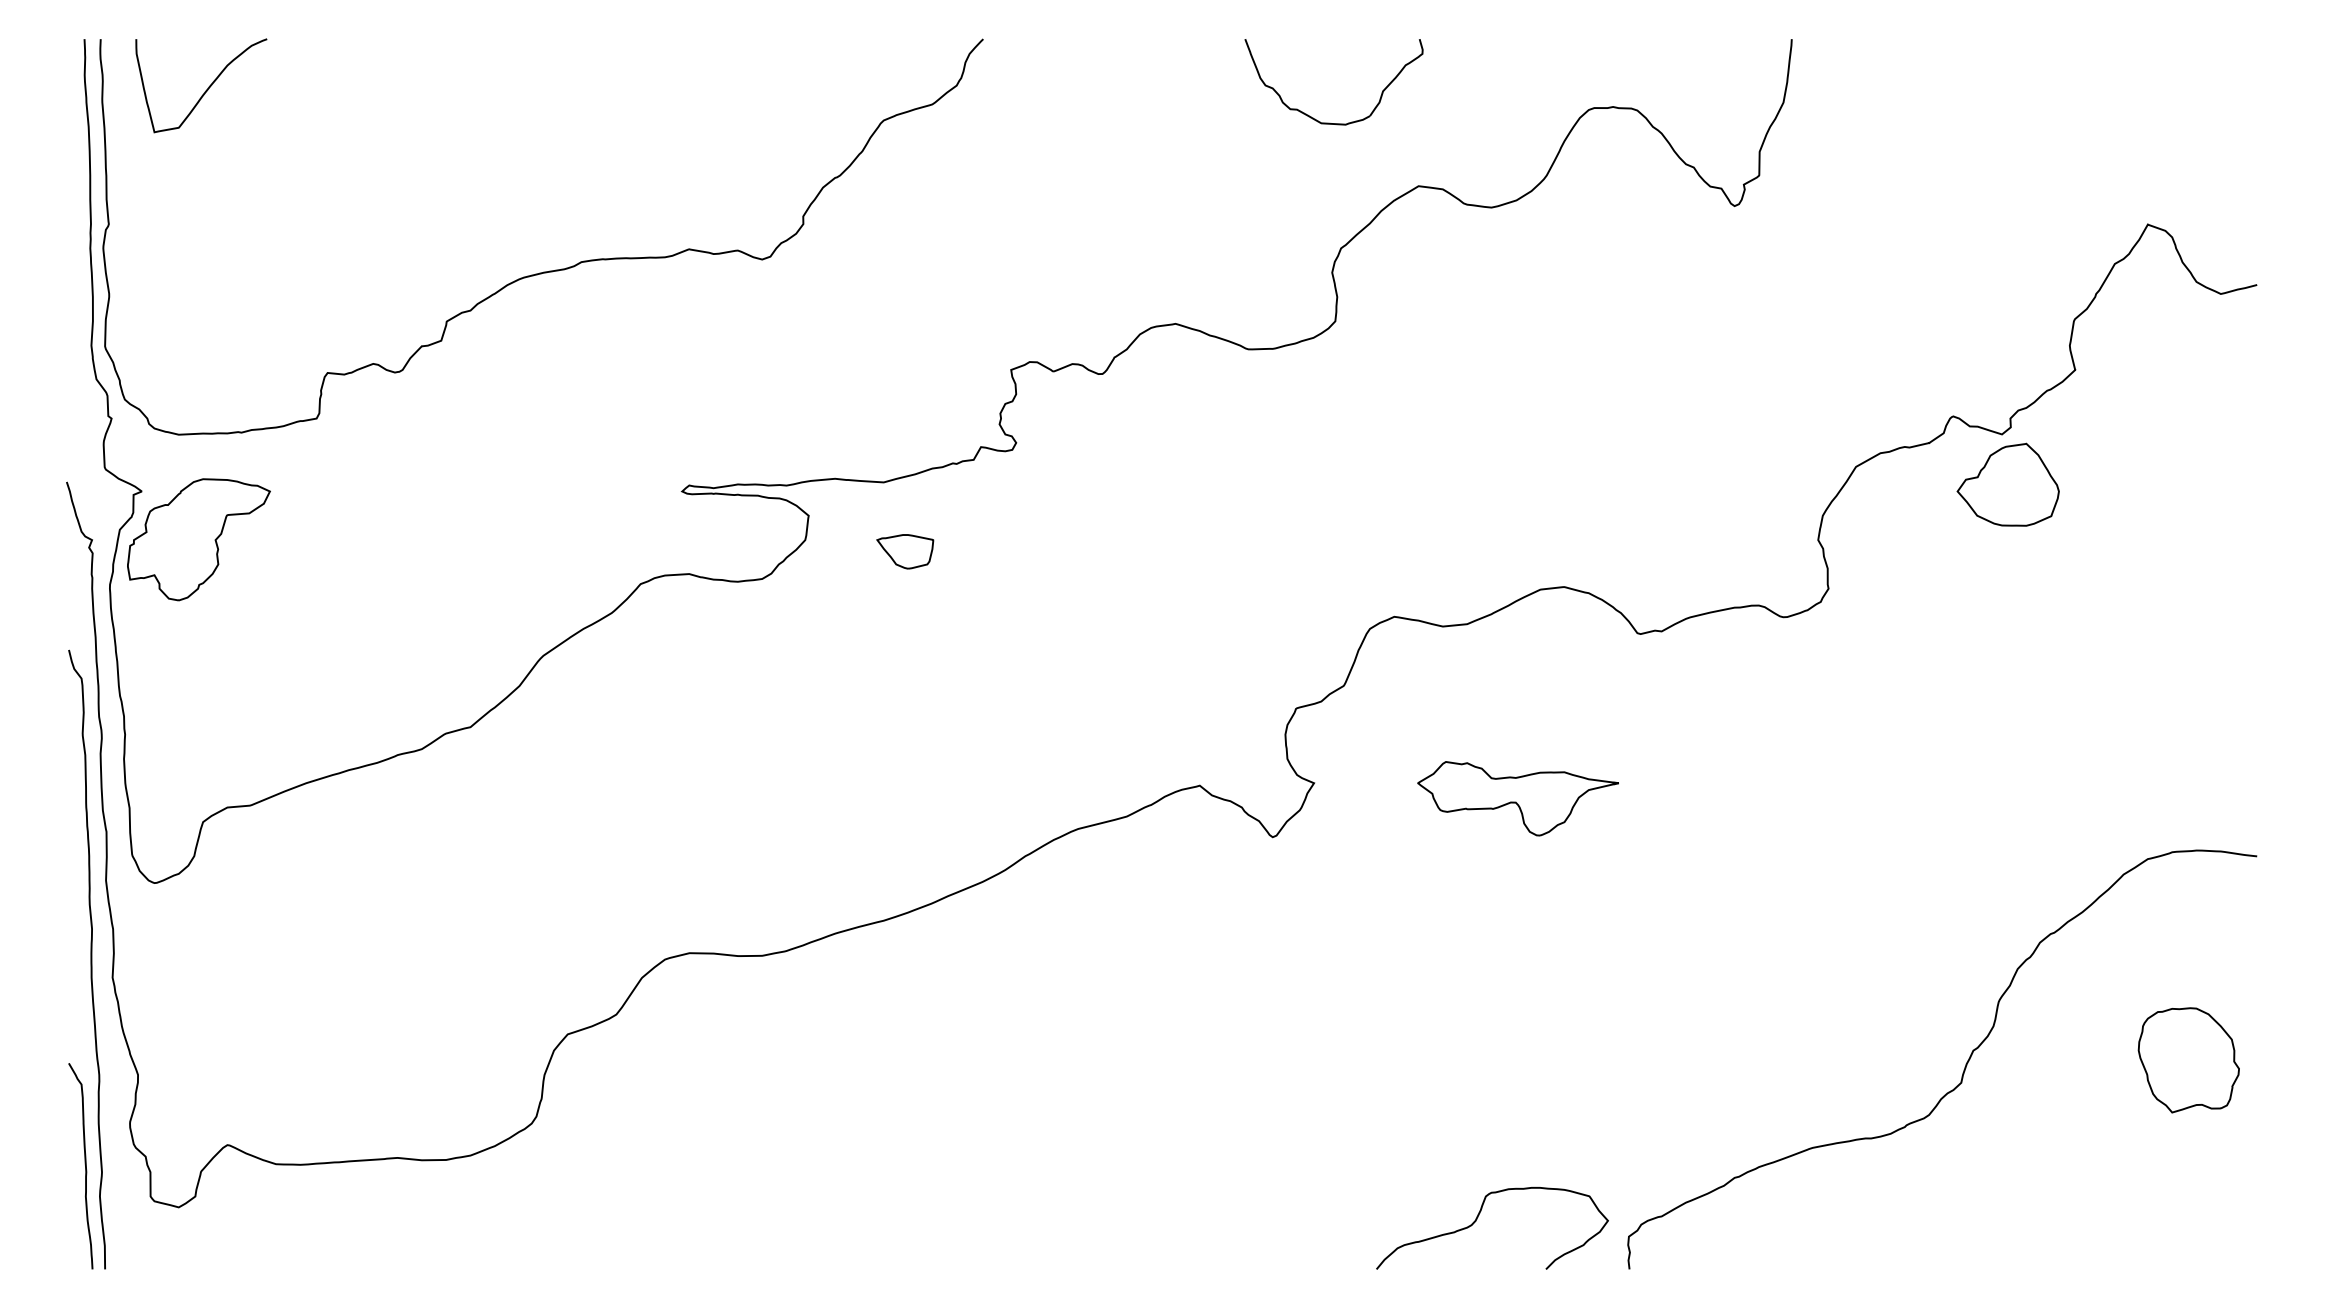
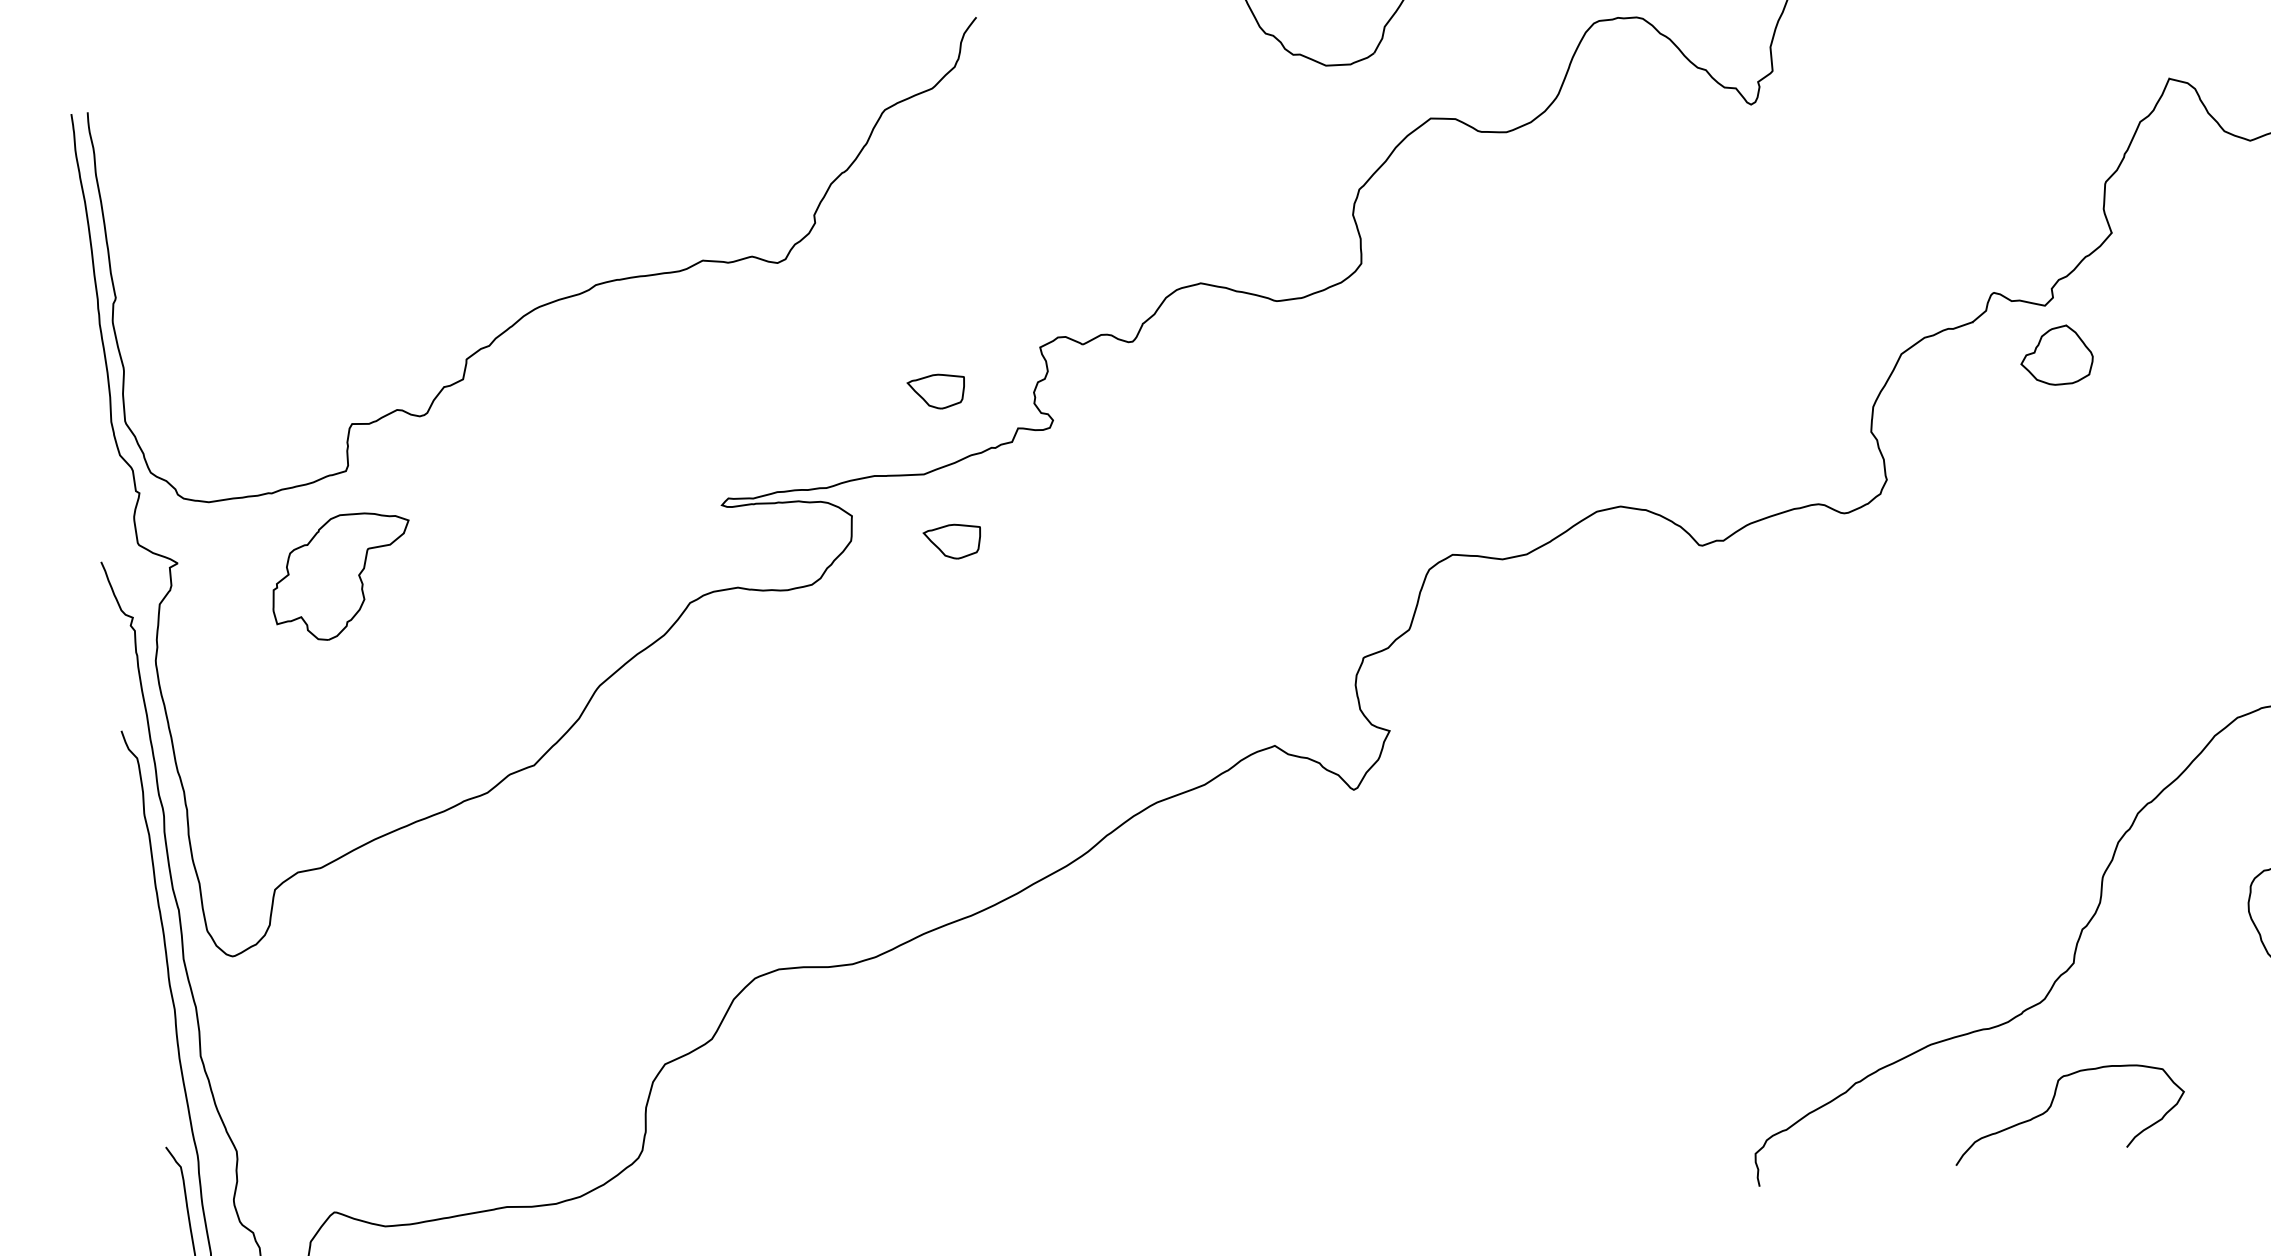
curve: (206, 89) -> (199, 151), removed
part: (905, 402) -> (937, 391), added
part: (2007, 484) -> (2055, 355), size x0.7
part: (198, 539) -> (341, 576), moved
part: (1517, 798) -> (1596, 724), removed
curve: (1476, 1221) -> (2051, 1106), moved

